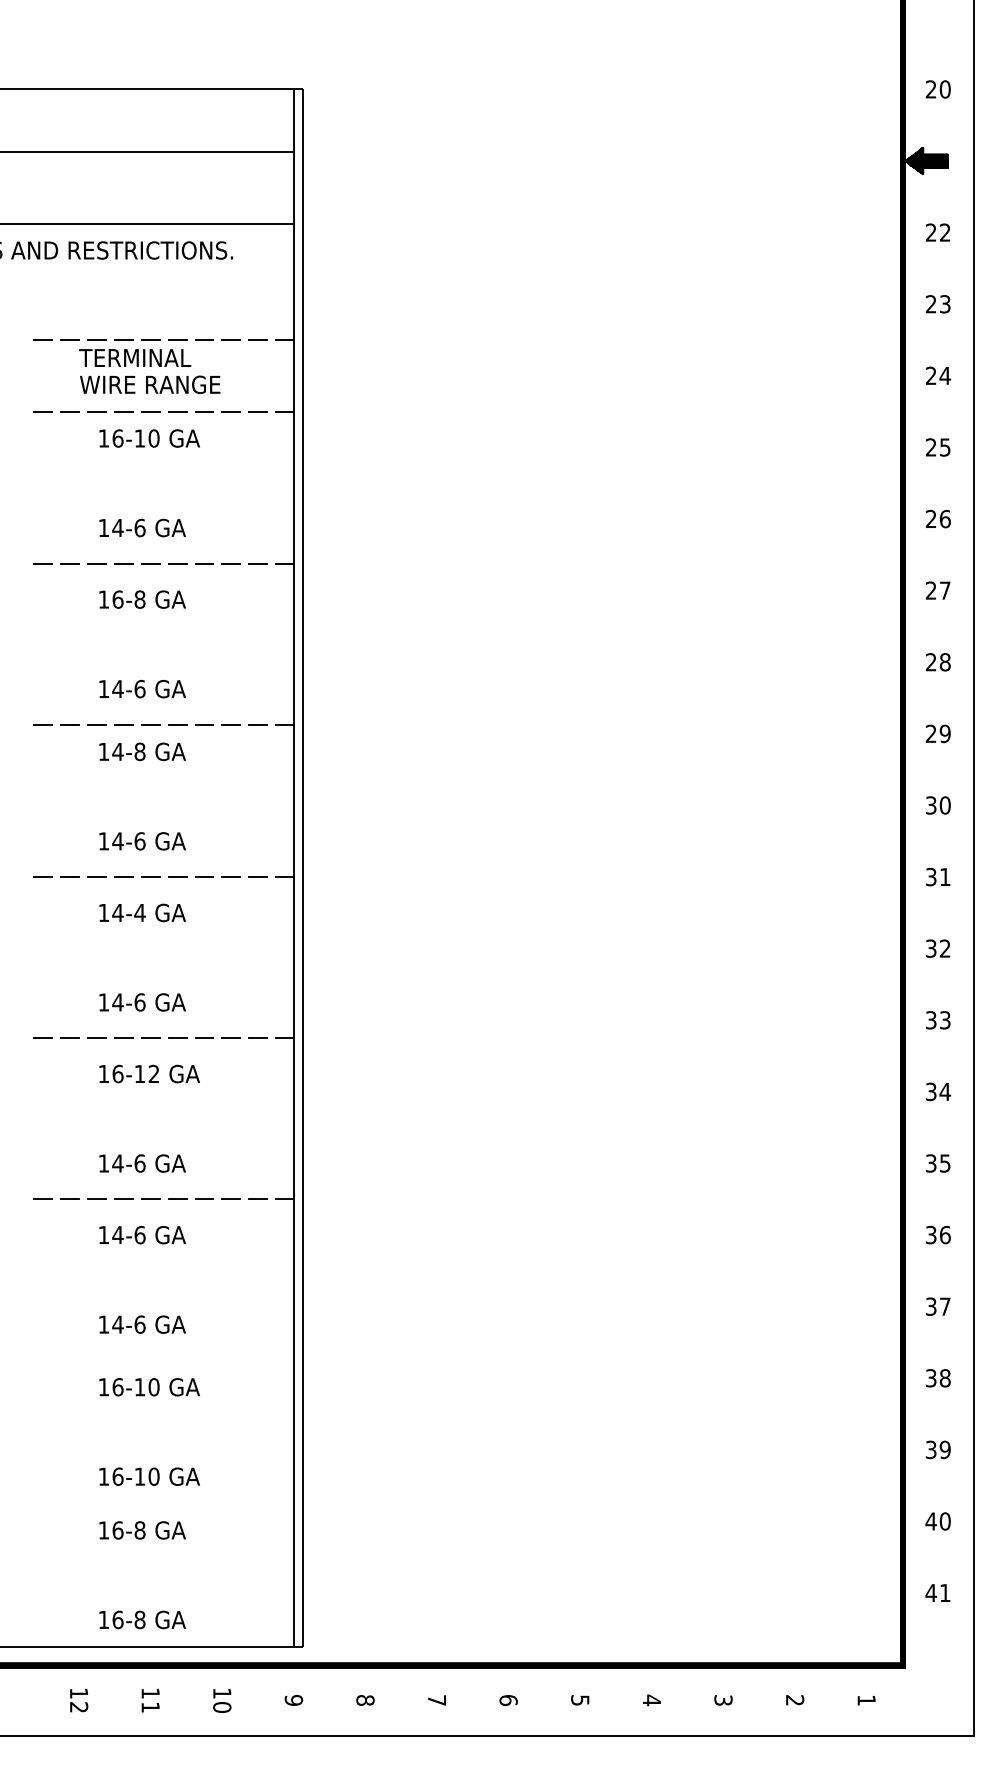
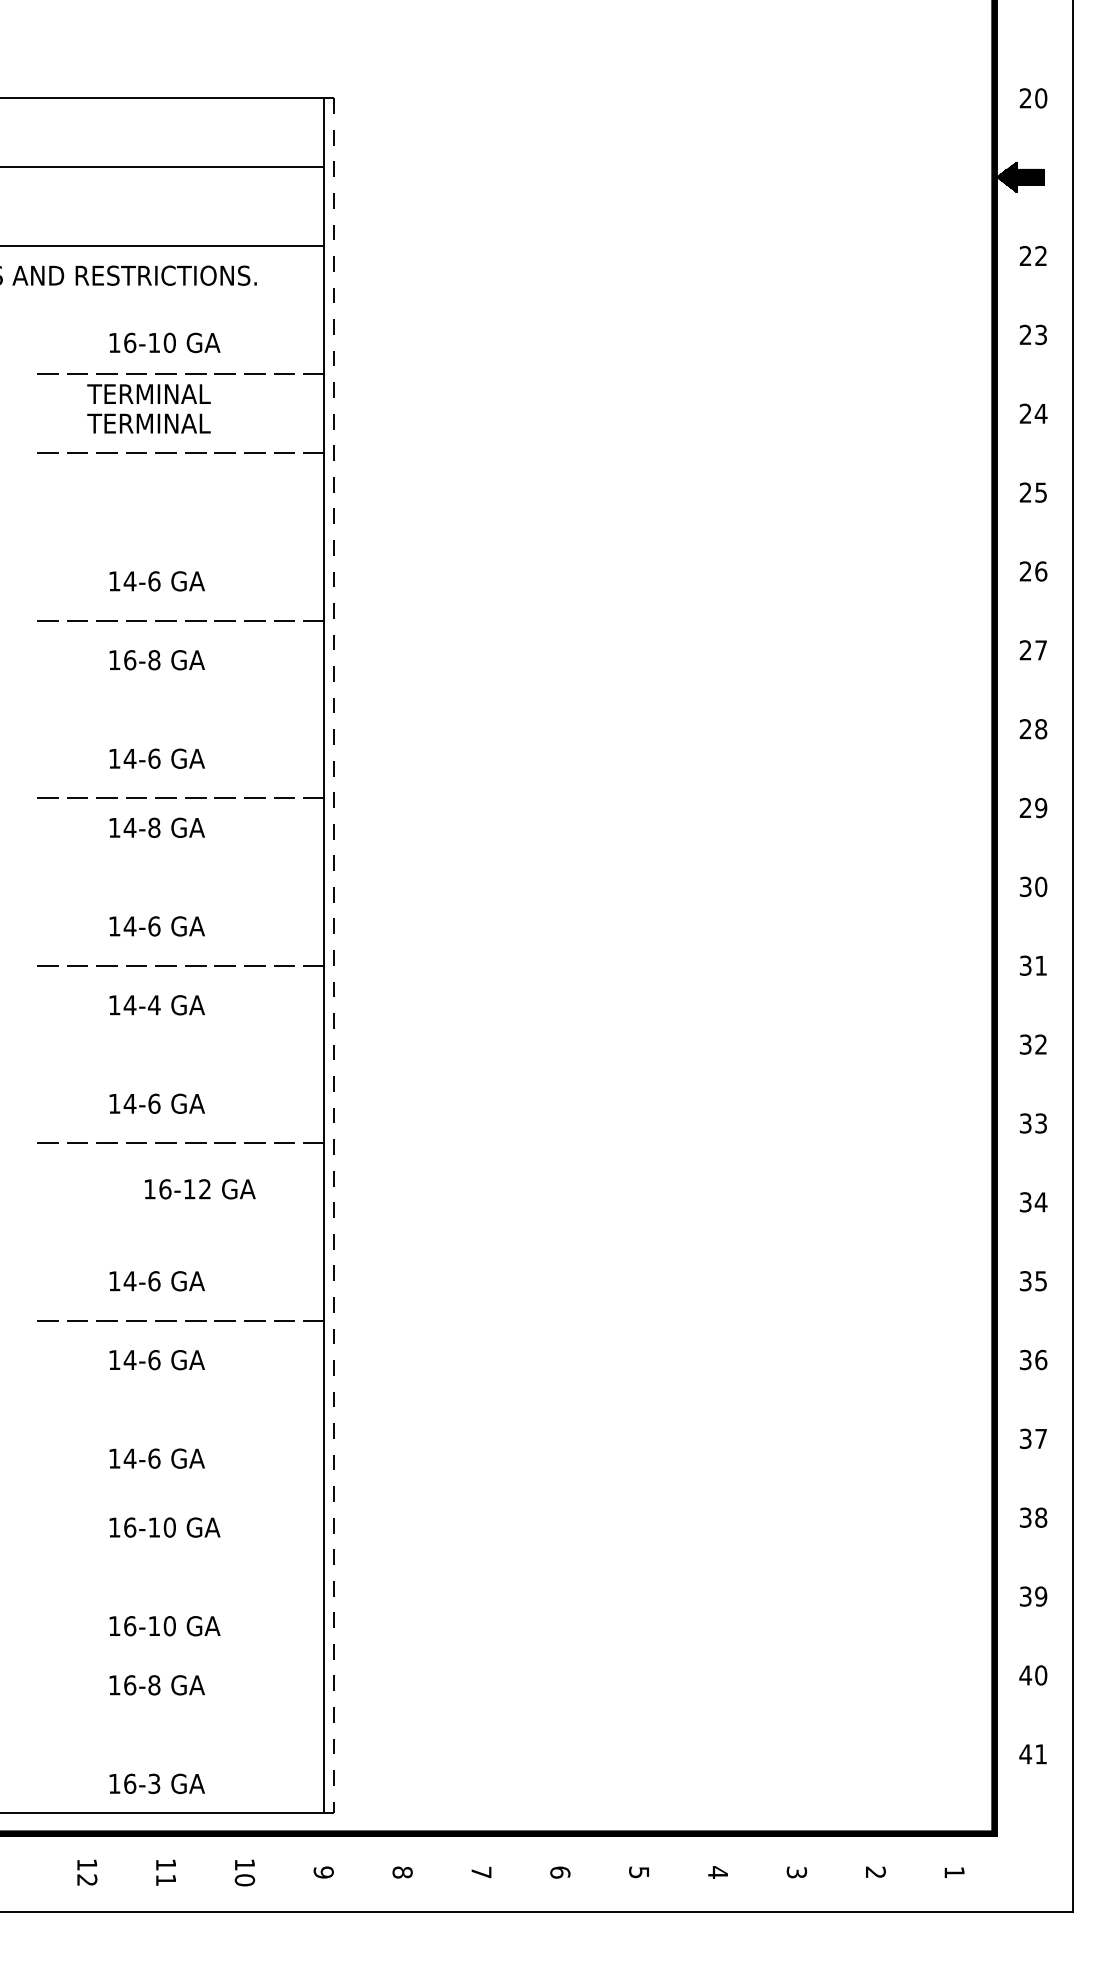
text: (149, 384) -> (164, 423), WIRE RANGE -> TERMINAL
text: (149, 438) -> (164, 342), moved
line: (302, 868) -> (333, 956), solid -> dashed
text: (149, 1073) -> (200, 1188), moved
text: (139, 1619) -> (153, 1783), 16-8 -> 16-3

